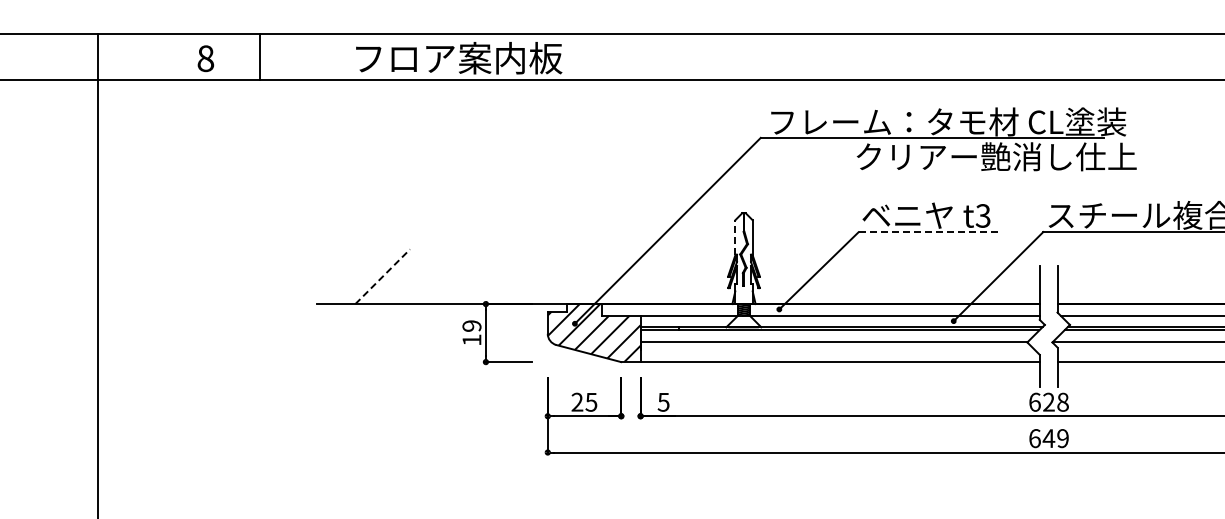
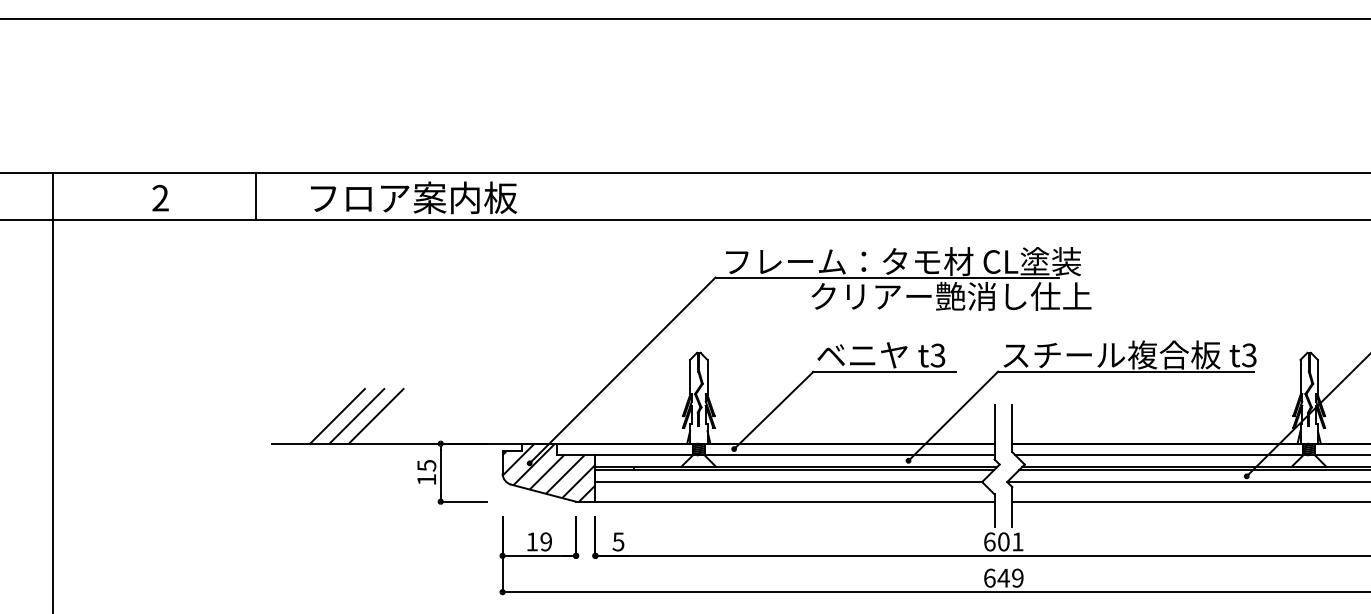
line: (260, 56) -> (256, 196), moved
text: (205, 57) -> (160, 197), 8 -> 2
line: (930, 231) -> (885, 371), dashed -> solid
line: (735, 237) -> (690, 377), dashed -> solid
line: (382, 276) -> (337, 416), dashed -> solid
line: (401, 276) -> (356, 416), added
line: (420, 276) -> (375, 416), added
text: (471, 325) -> (426, 465), 19 -> 15
text: (583, 401) -> (538, 541), 25 -> 19
text: (1055, 401) -> (1010, 541), 628 -> 601

